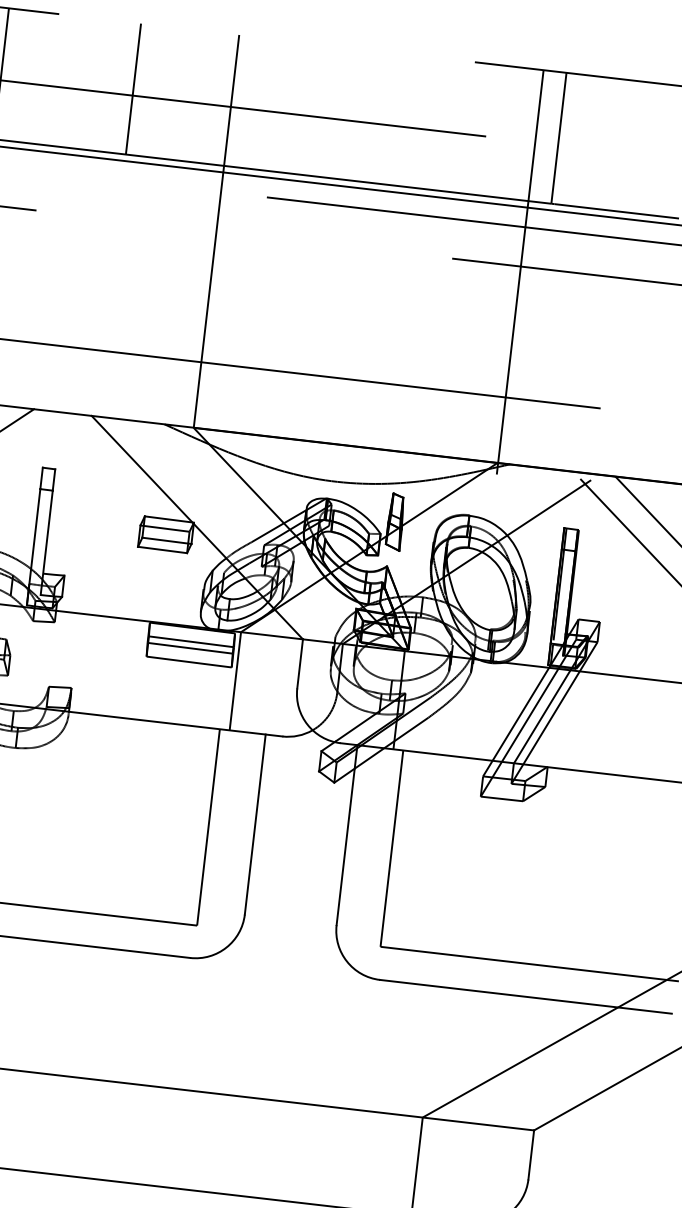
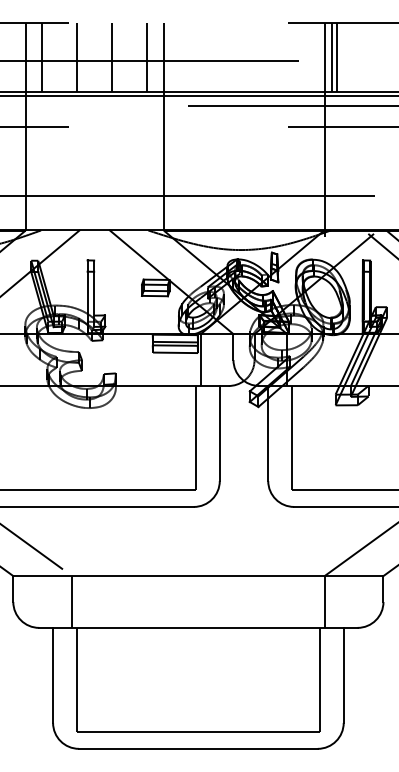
line: (68, 81) -> (77, 57), added
line: (200, 96) -> (147, 57), added
line: (551, 136) -> (332, 57), added

